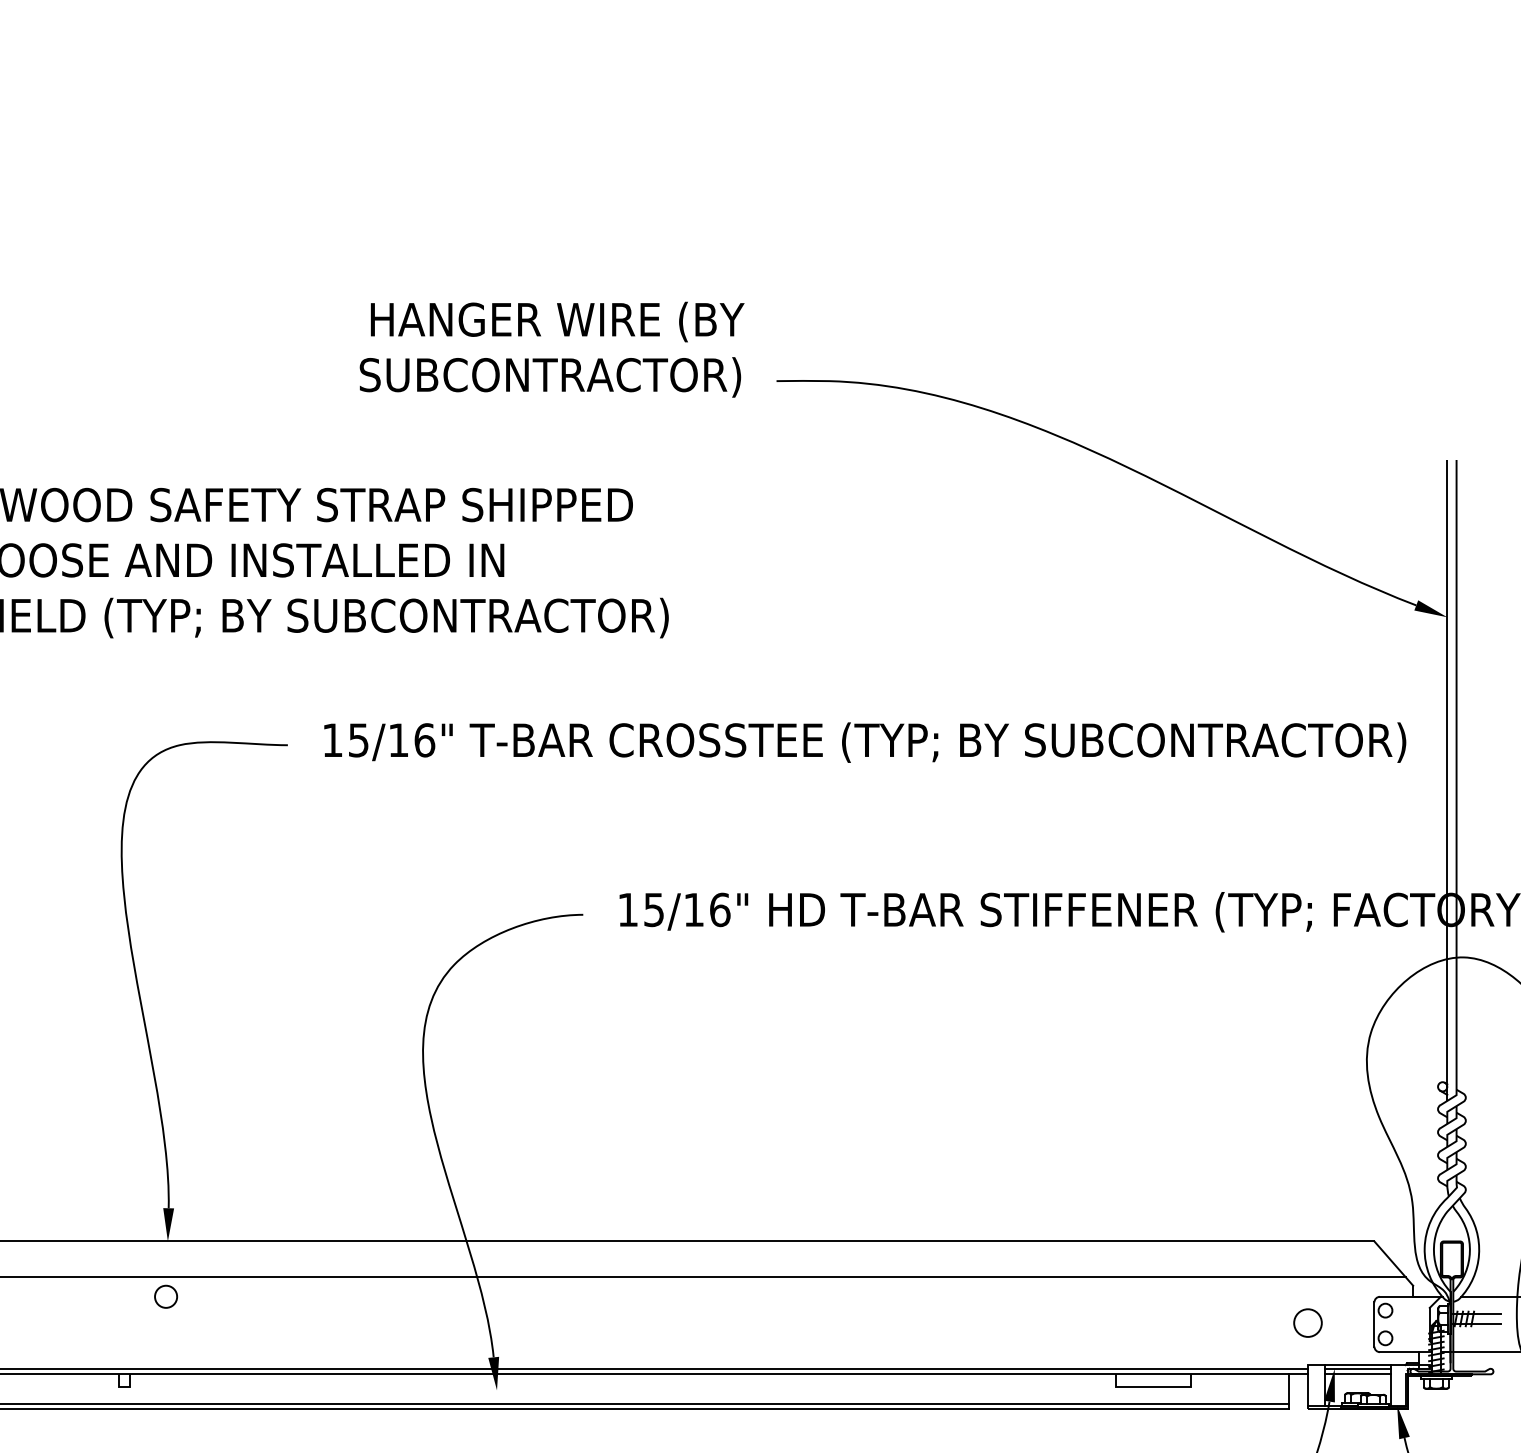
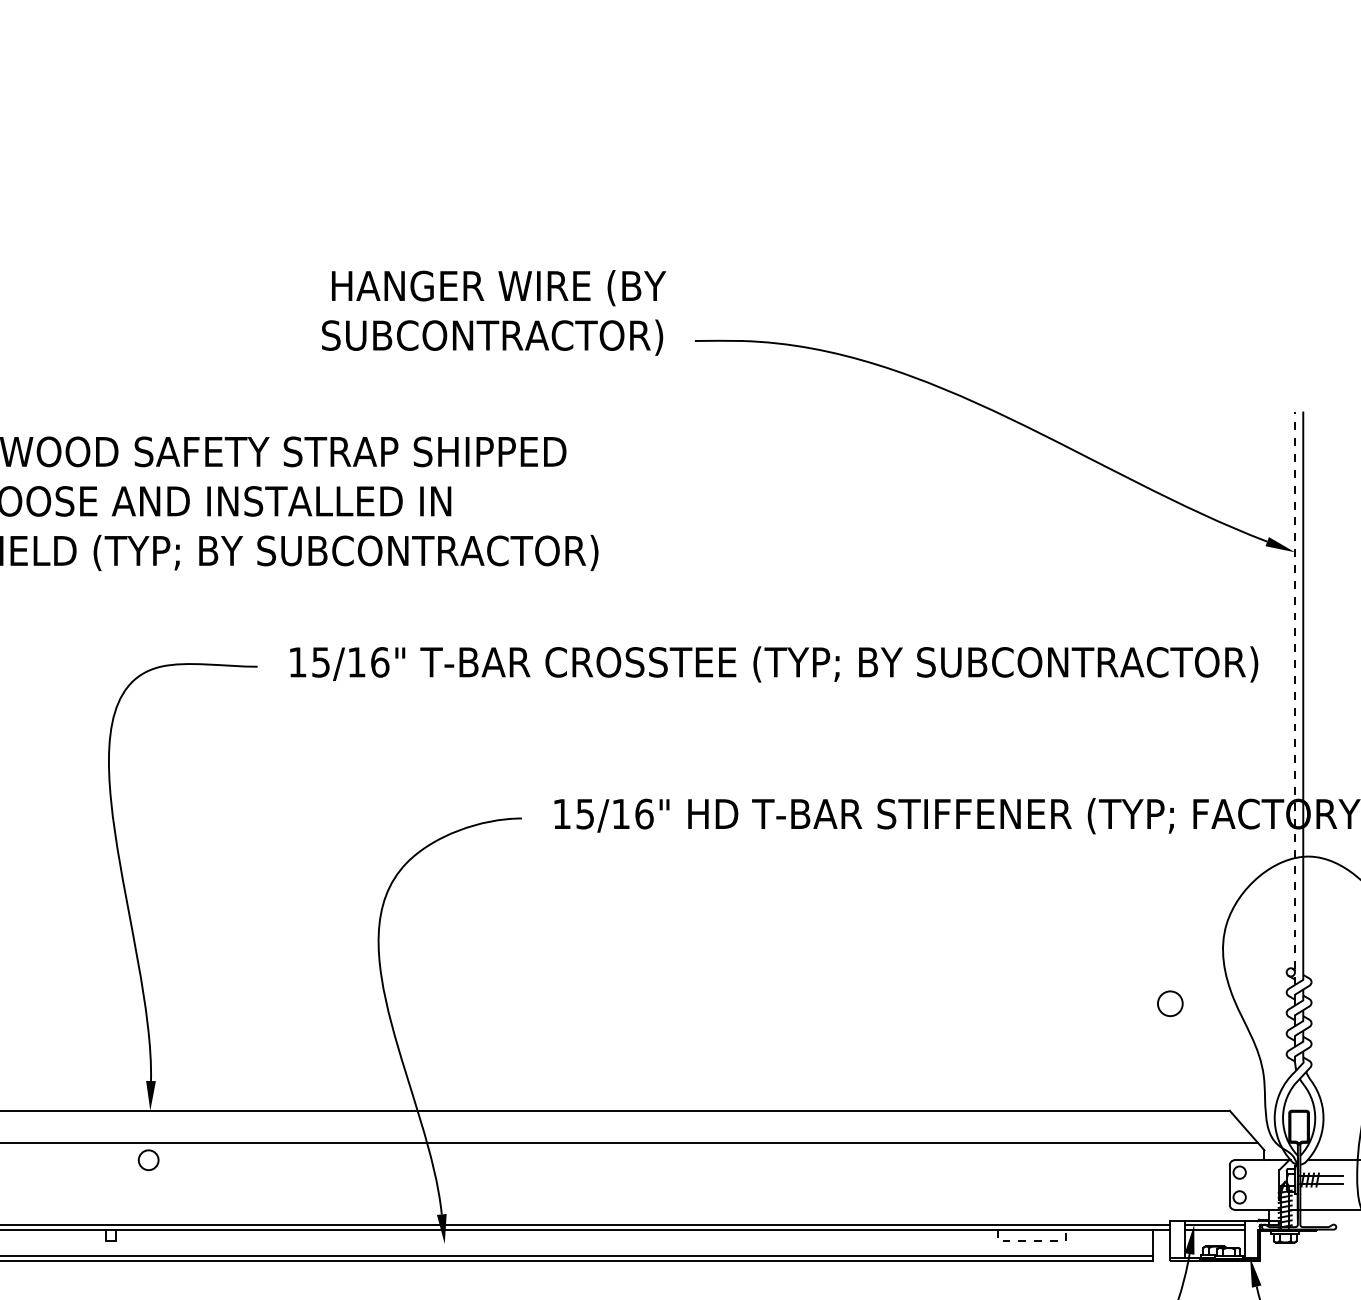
line: (1446, 780) -> (1294, 698), solid -> dashed
circle: (1308, 1322) -> (1170, 1003), moved
line: (1153, 1387) -> (1032, 1241), solid -> dashed

